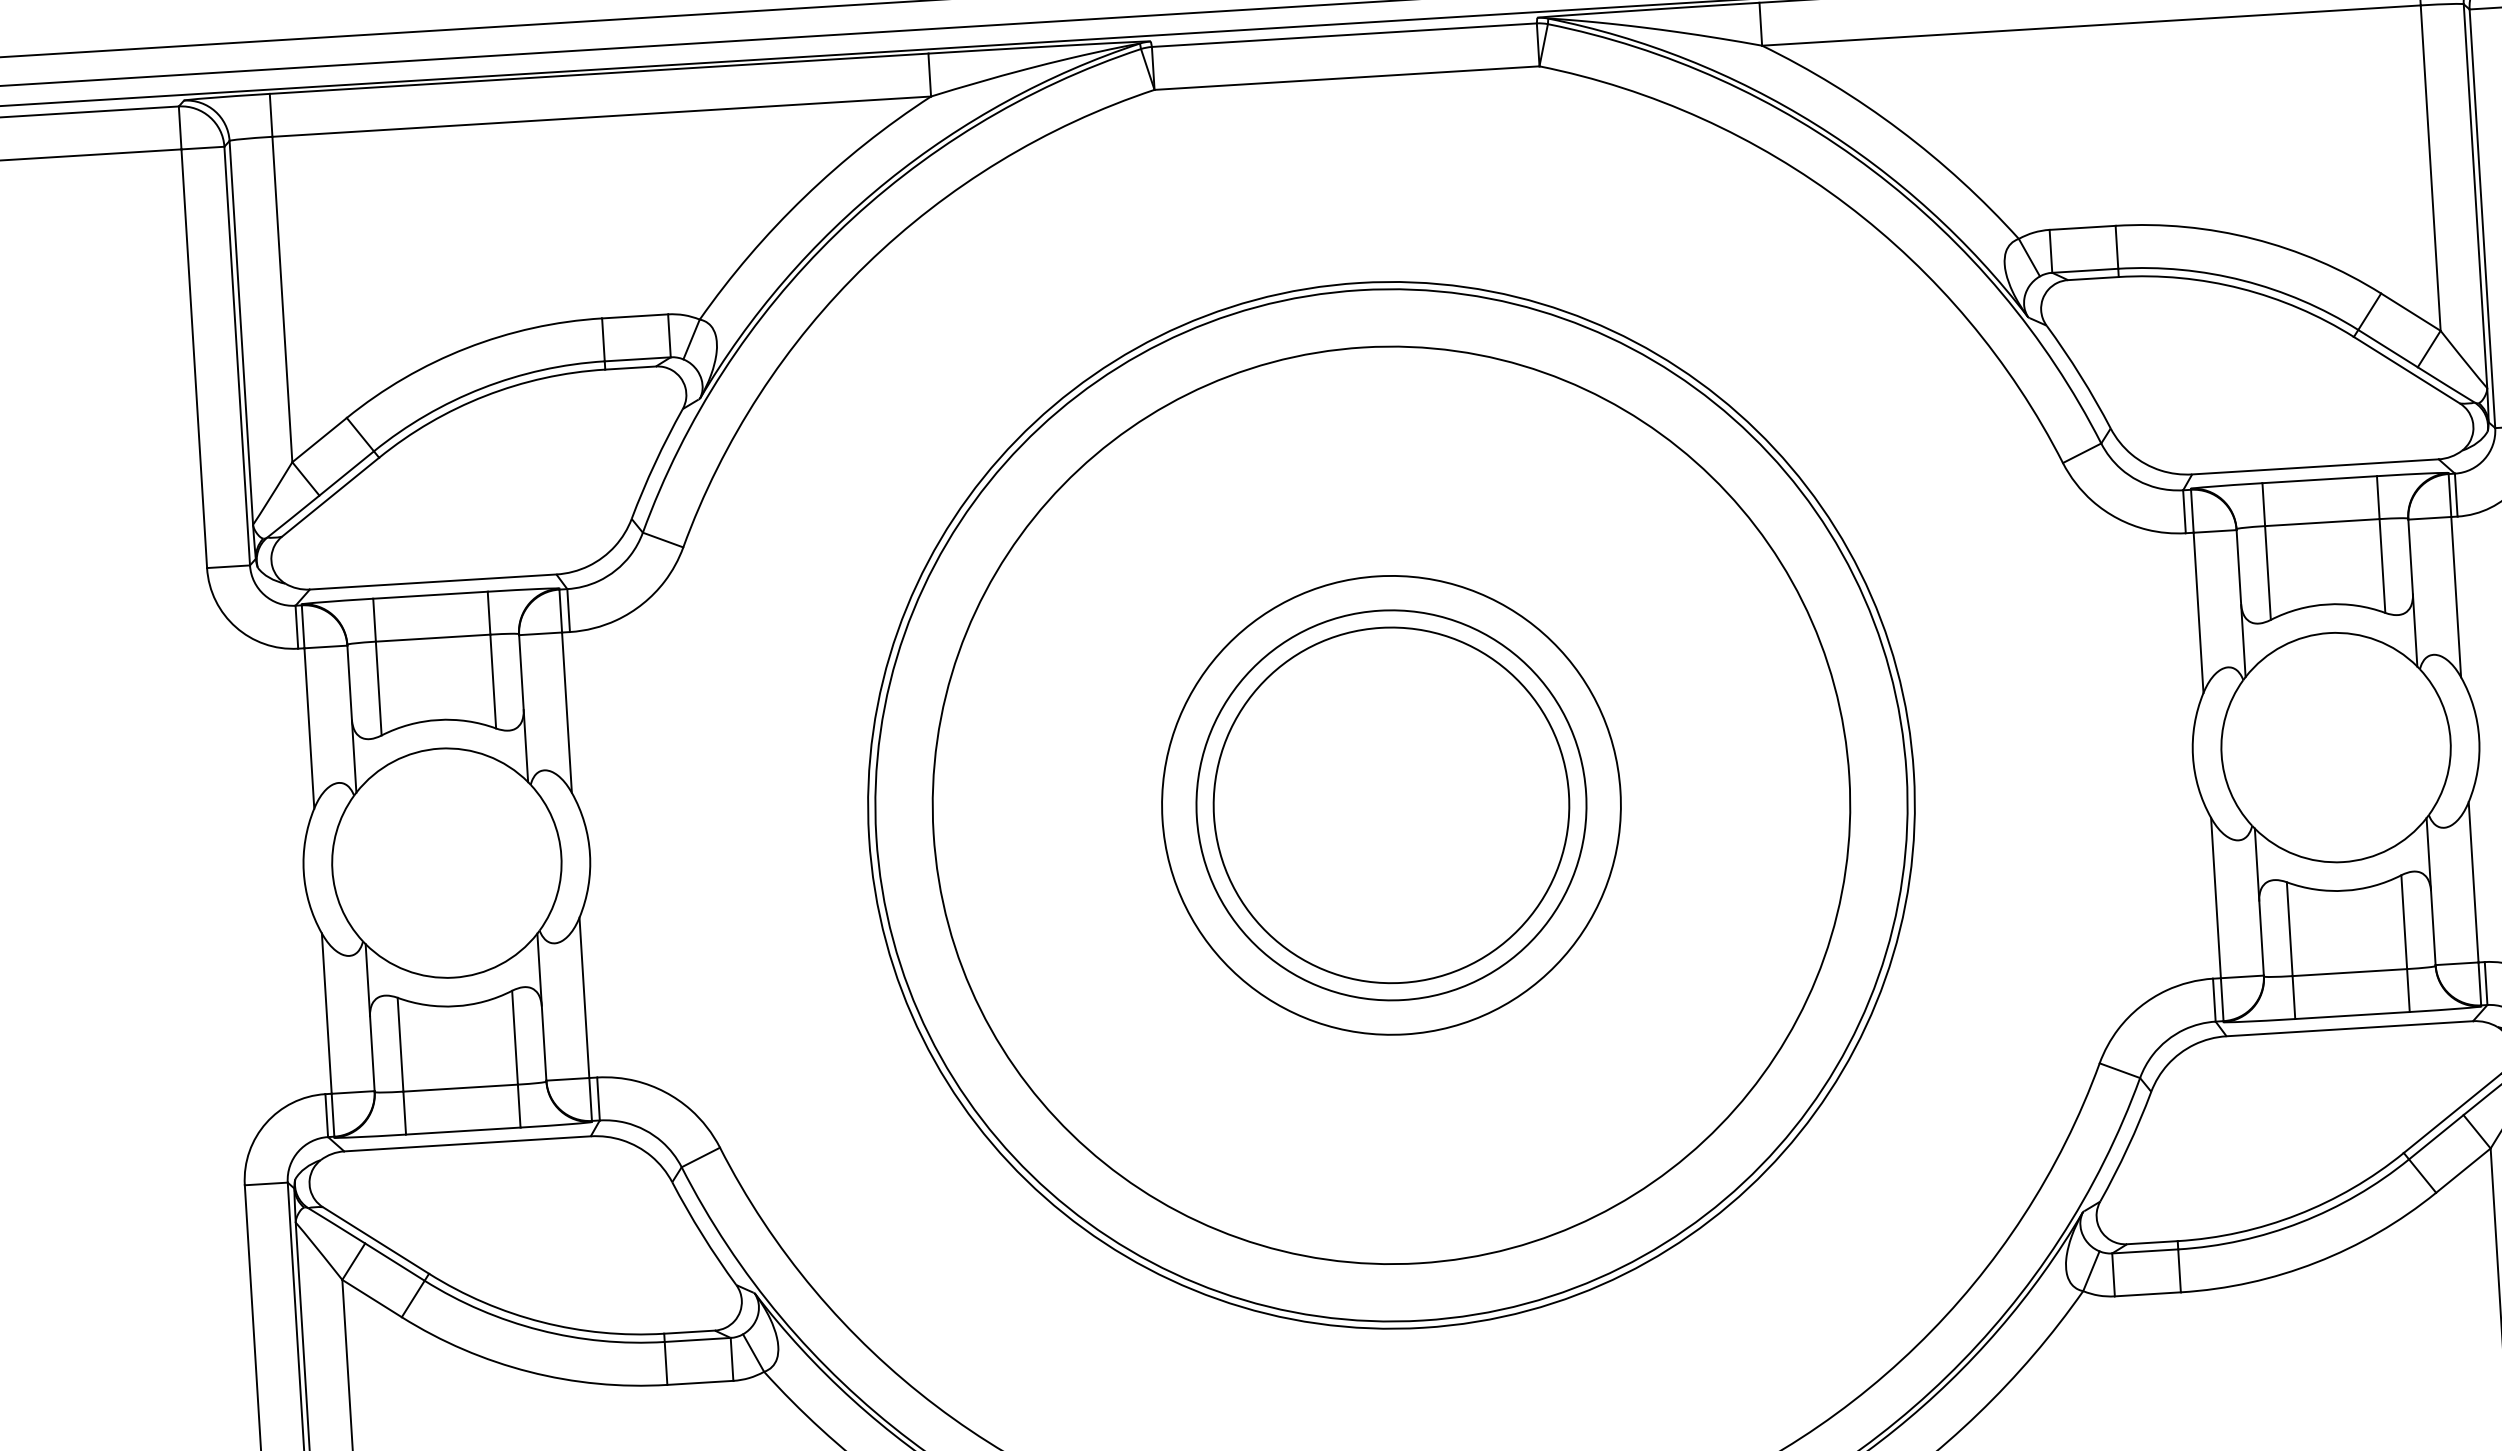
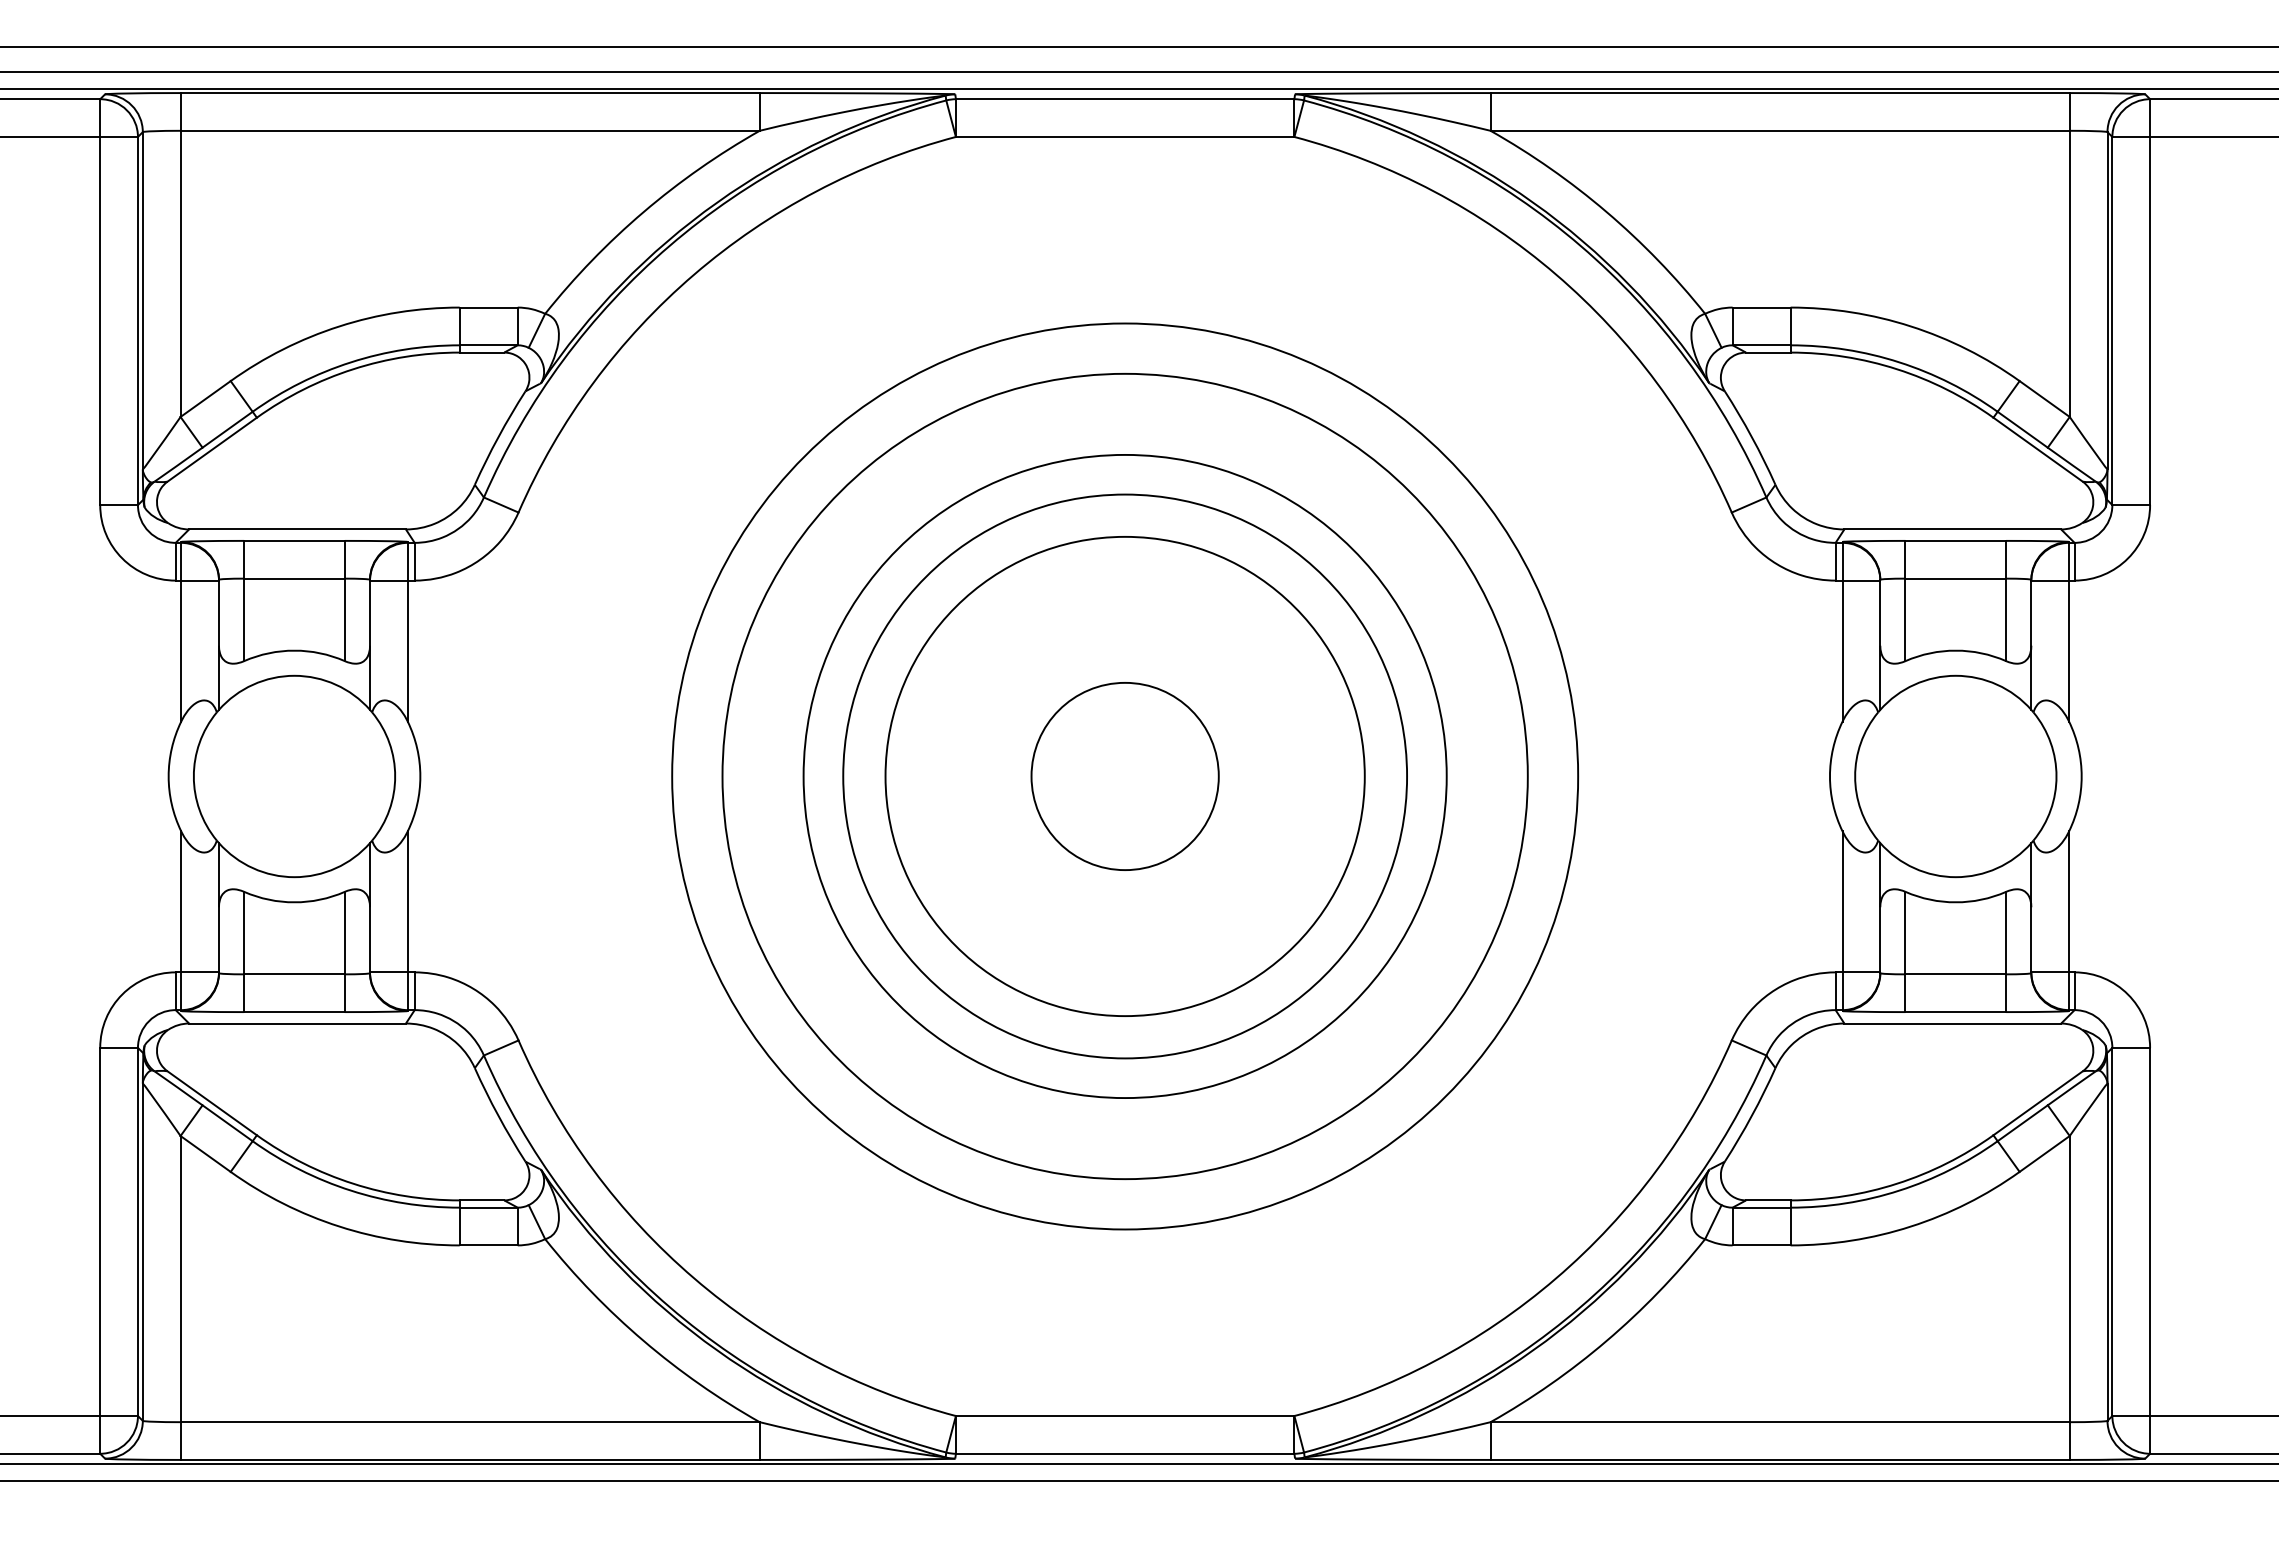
circle: (1390, 805) -> (1124, 776), size x0.7
circle: (1390, 805) -> (1124, 776), size x1.4
circle: (1391, 805) -> (1125, 776), size x0.6
circle: (1391, 805) -> (1125, 776), size x1.4

